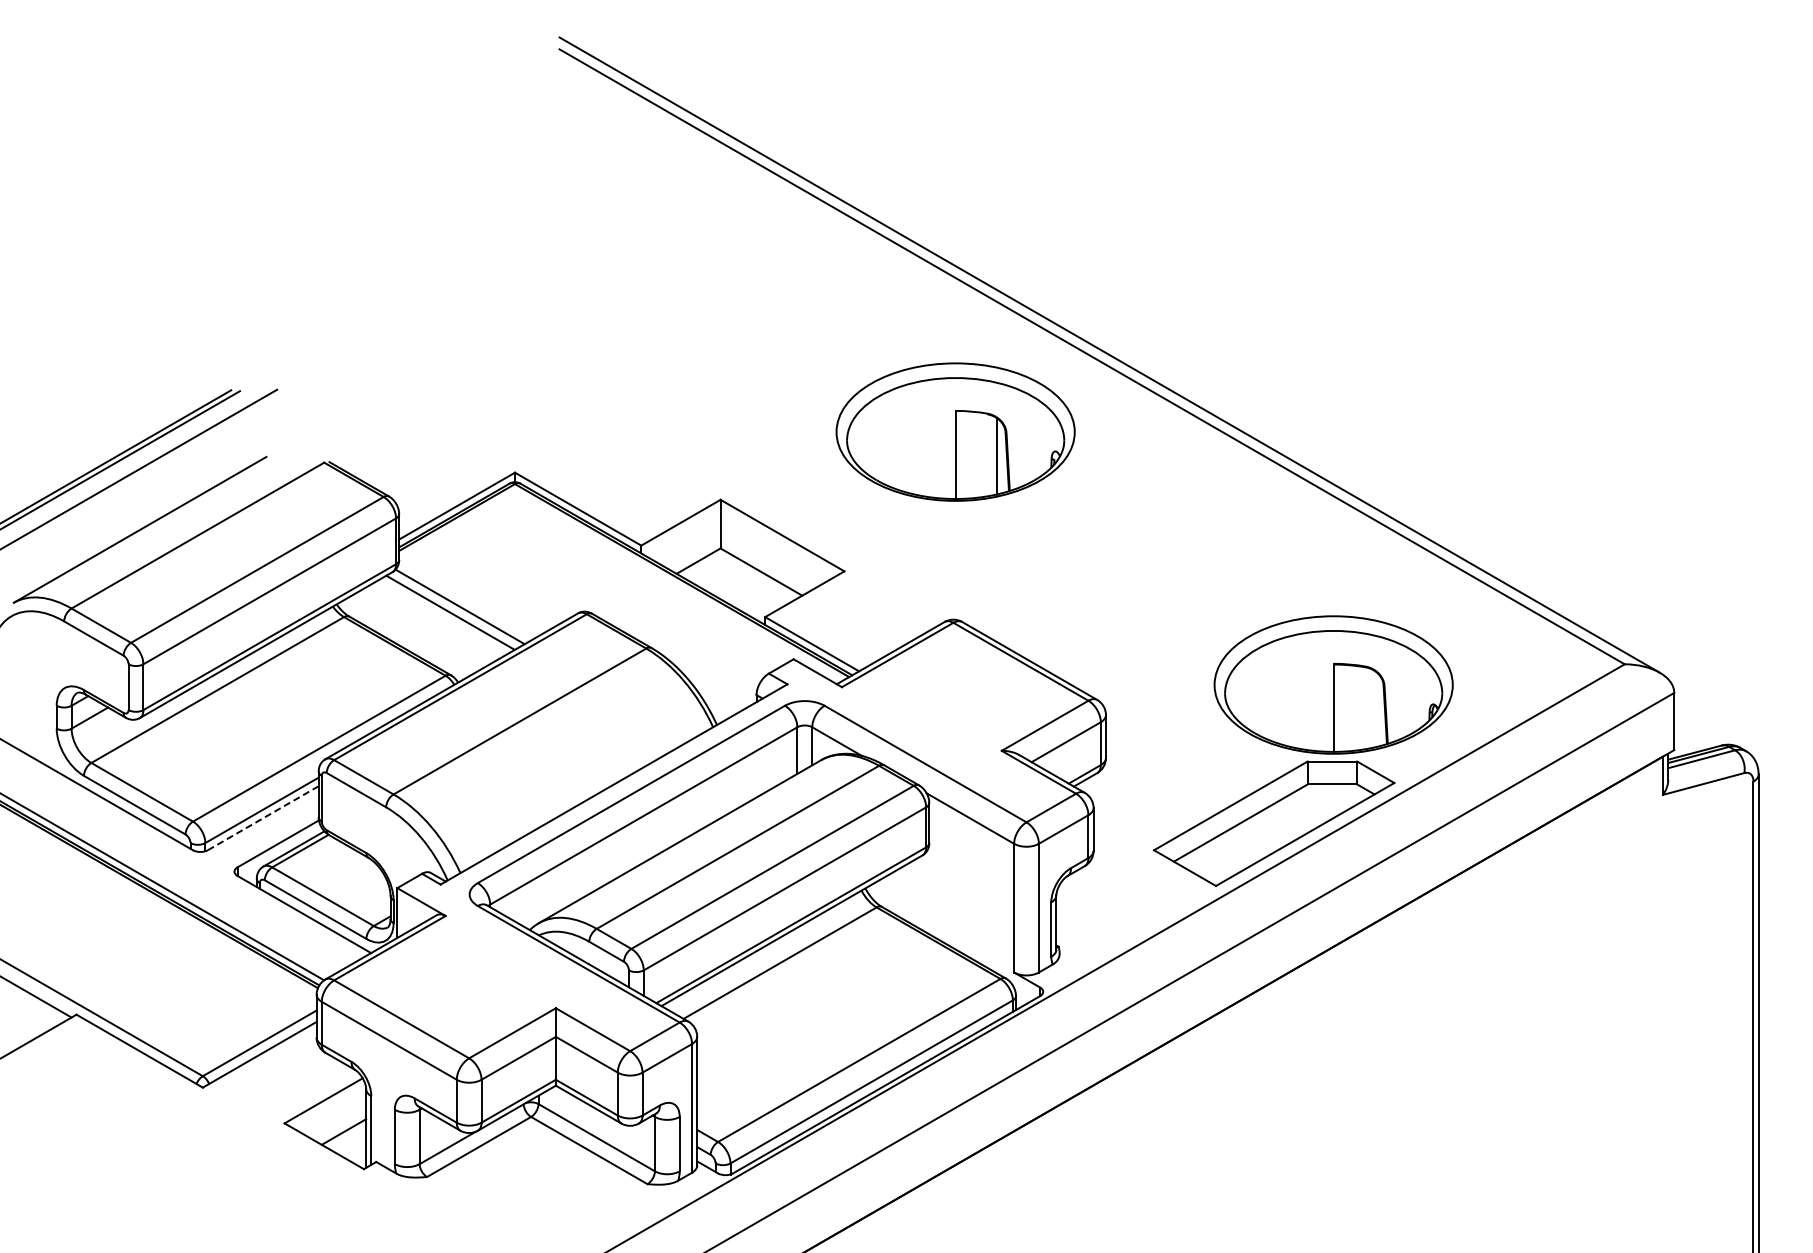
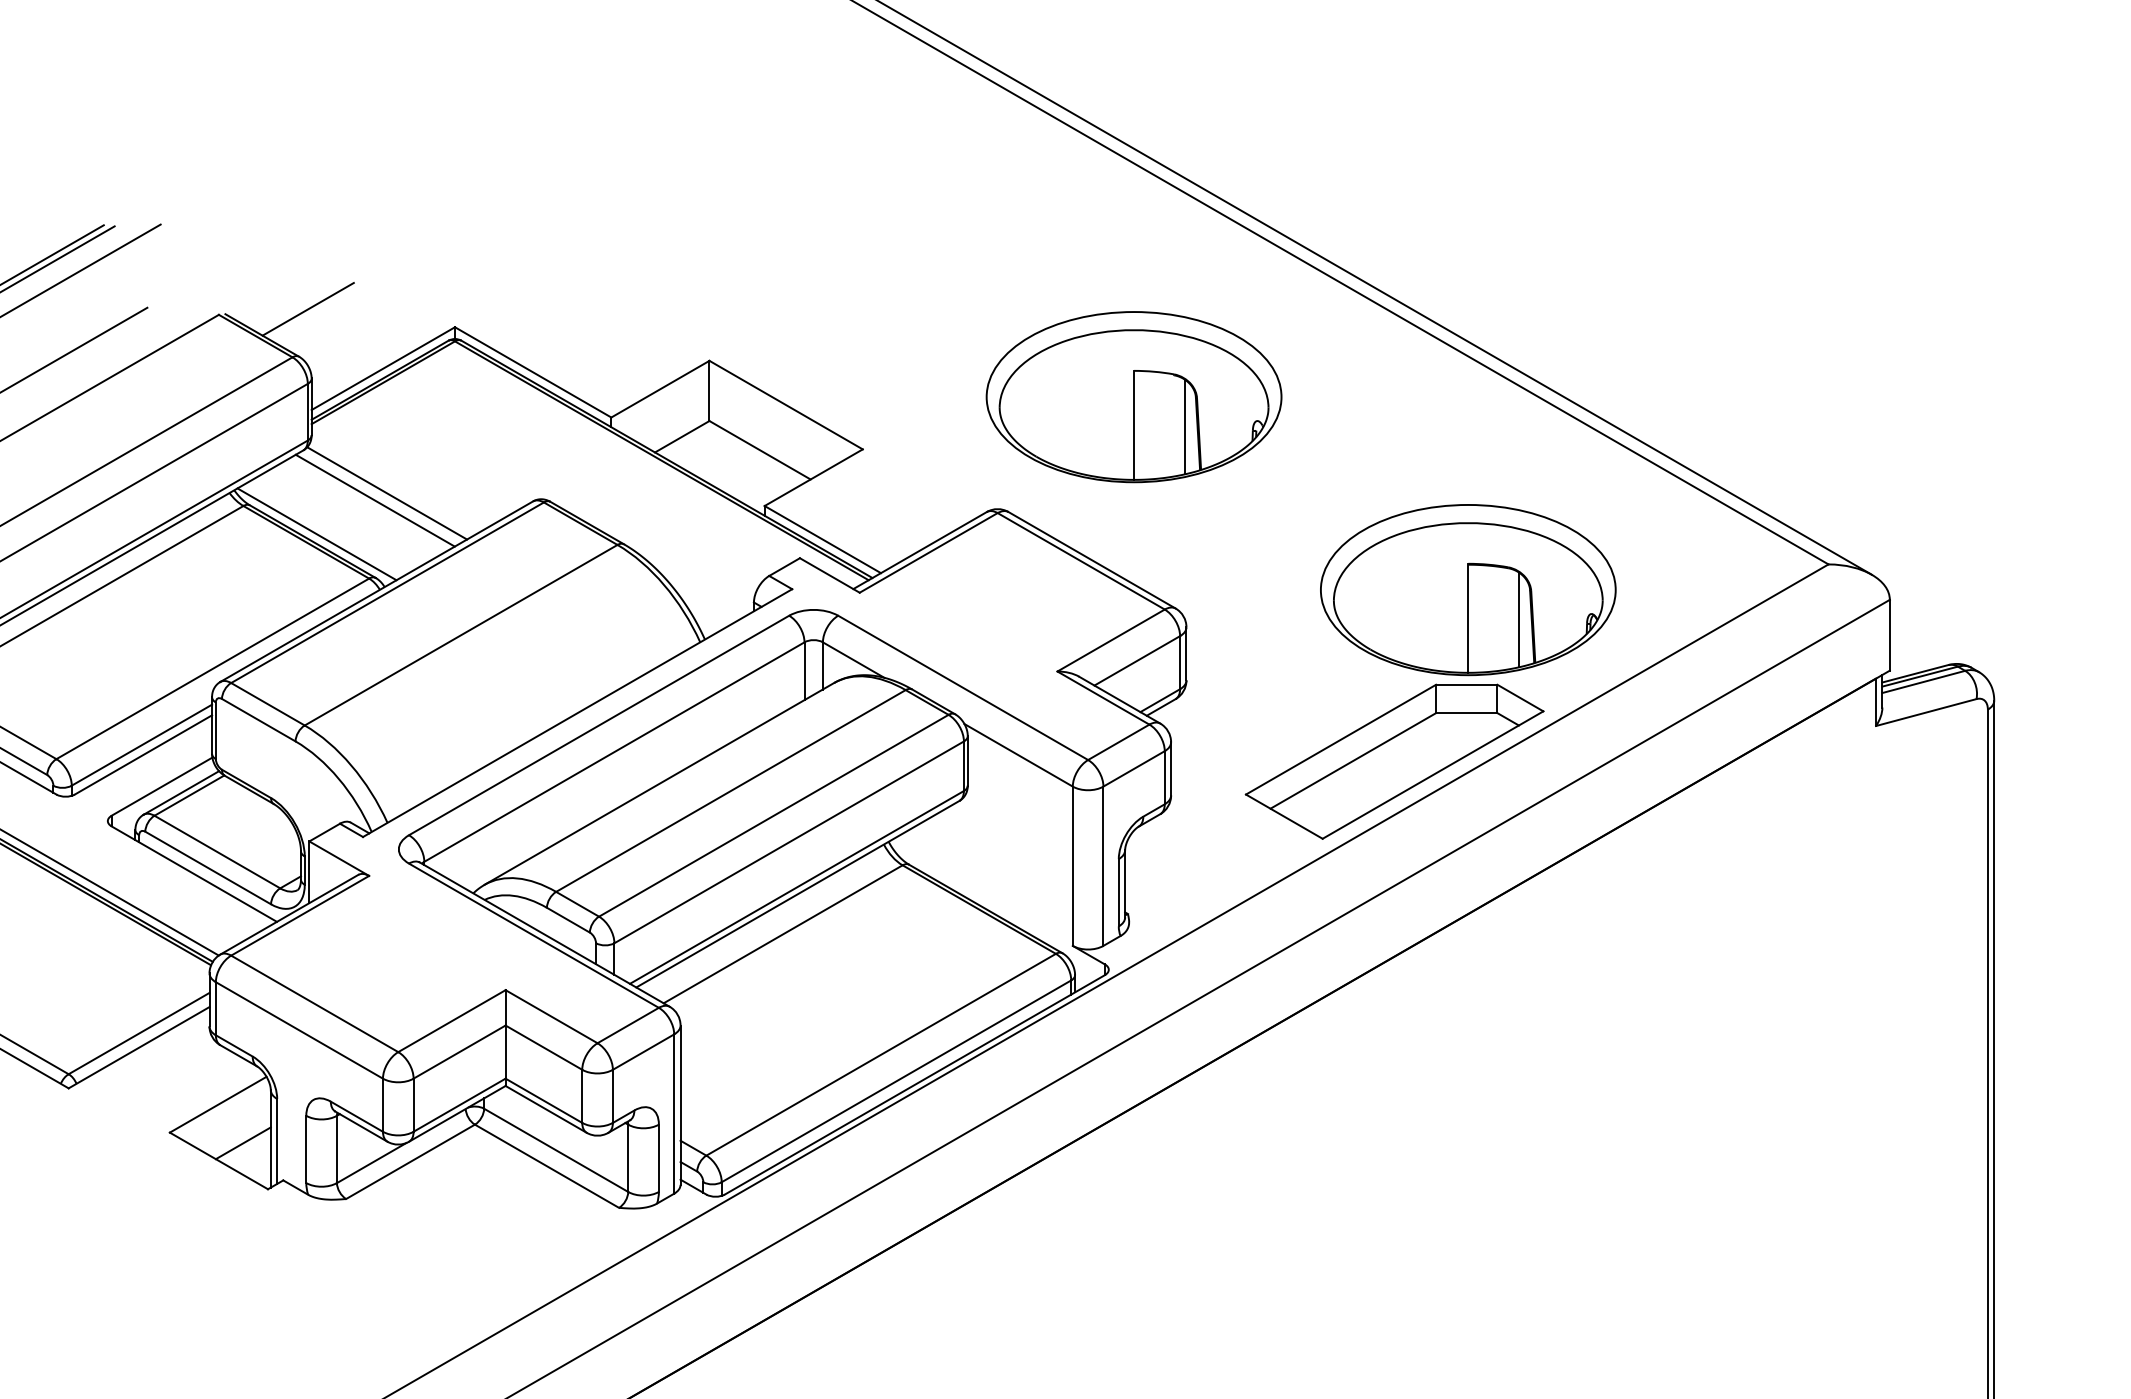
part: (955, 431) -> (1133, 396), moved
line: (396, 457) -> (308, 308), added
line: (403, 639) -> (317, 533), added
line: (1374, 708) -> (1518, 619), added
line: (262, 818) -> (142, 755), dashed -> solid

